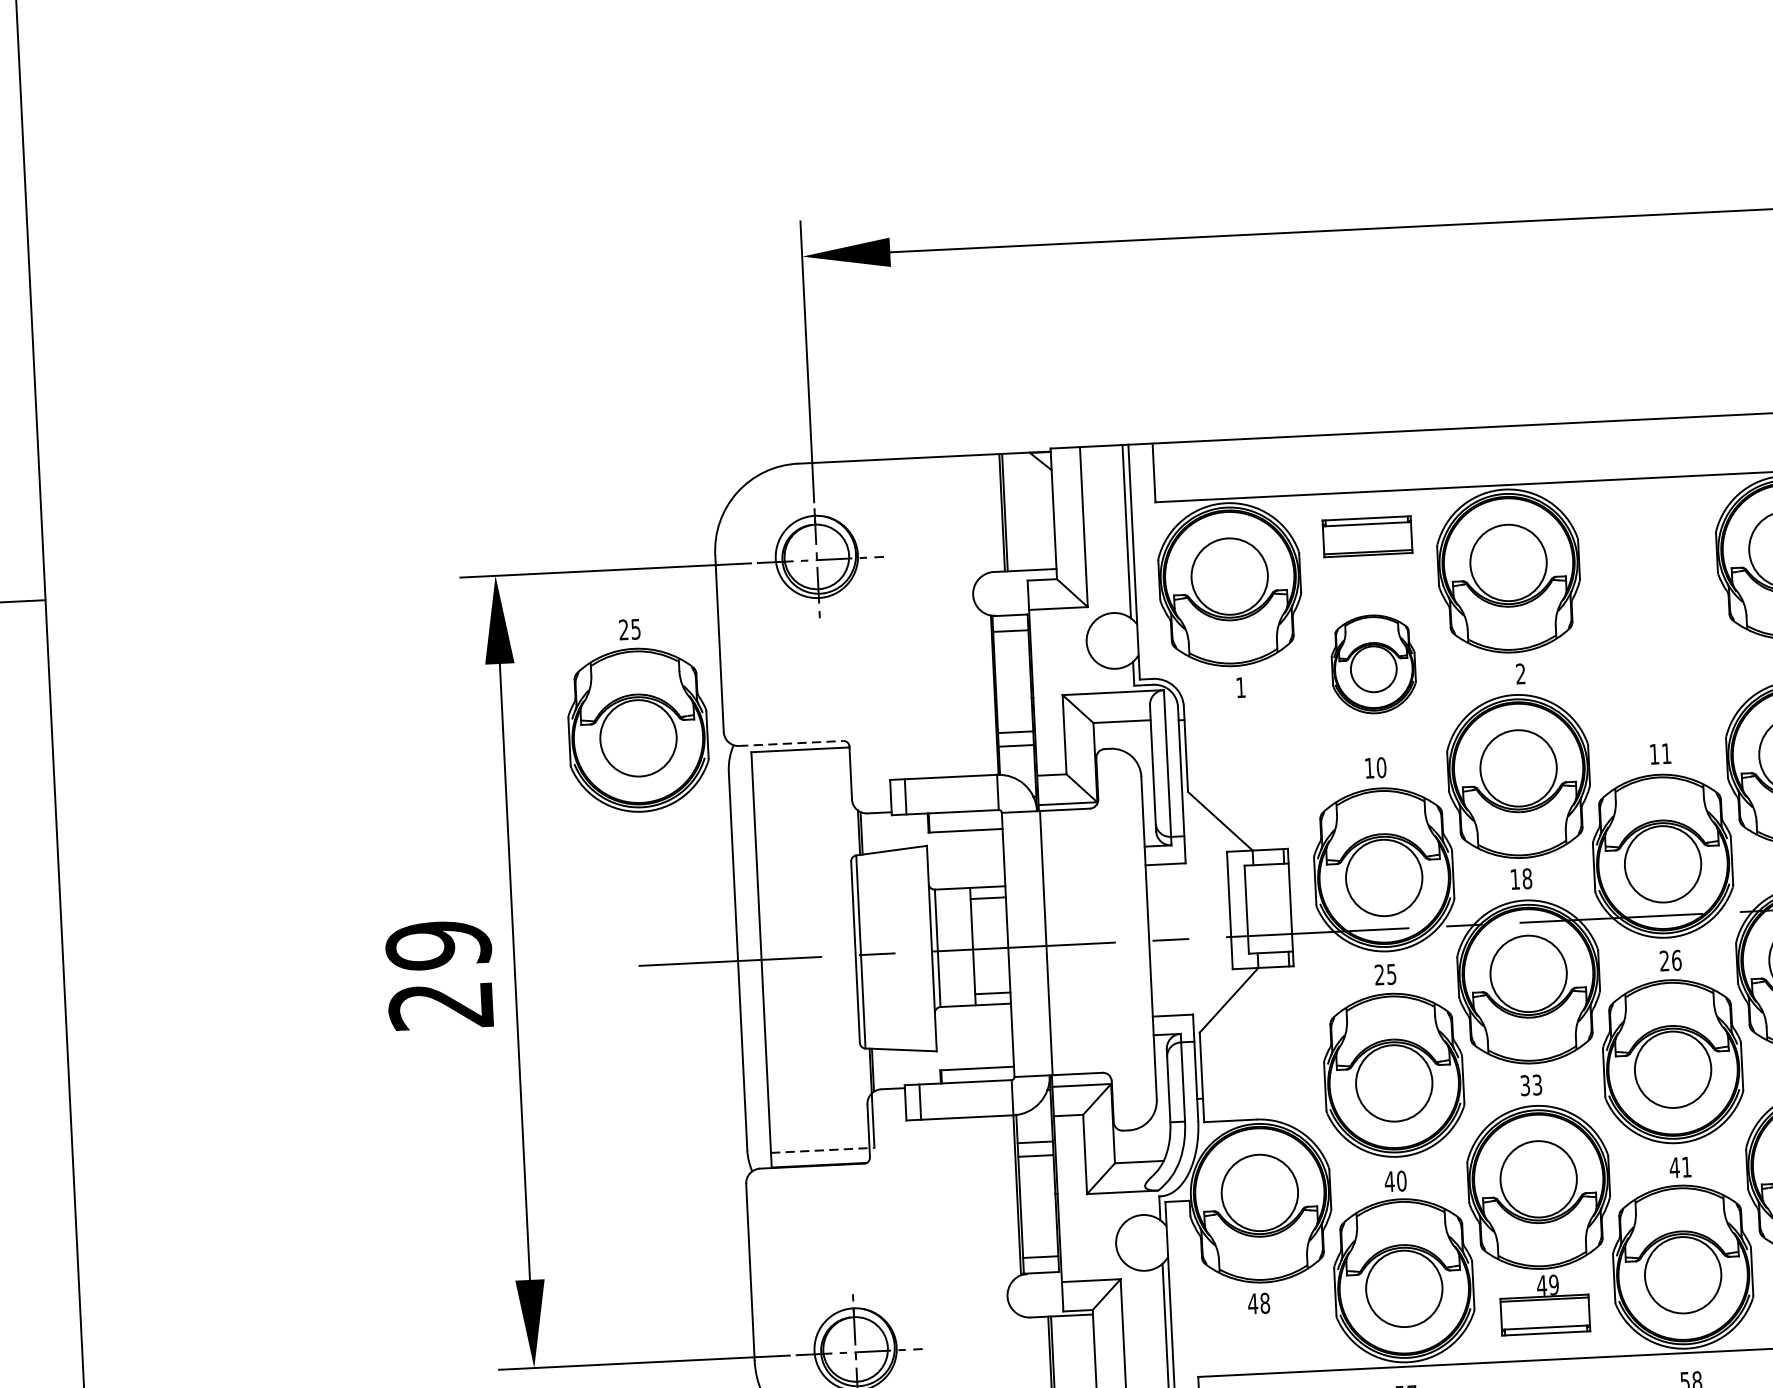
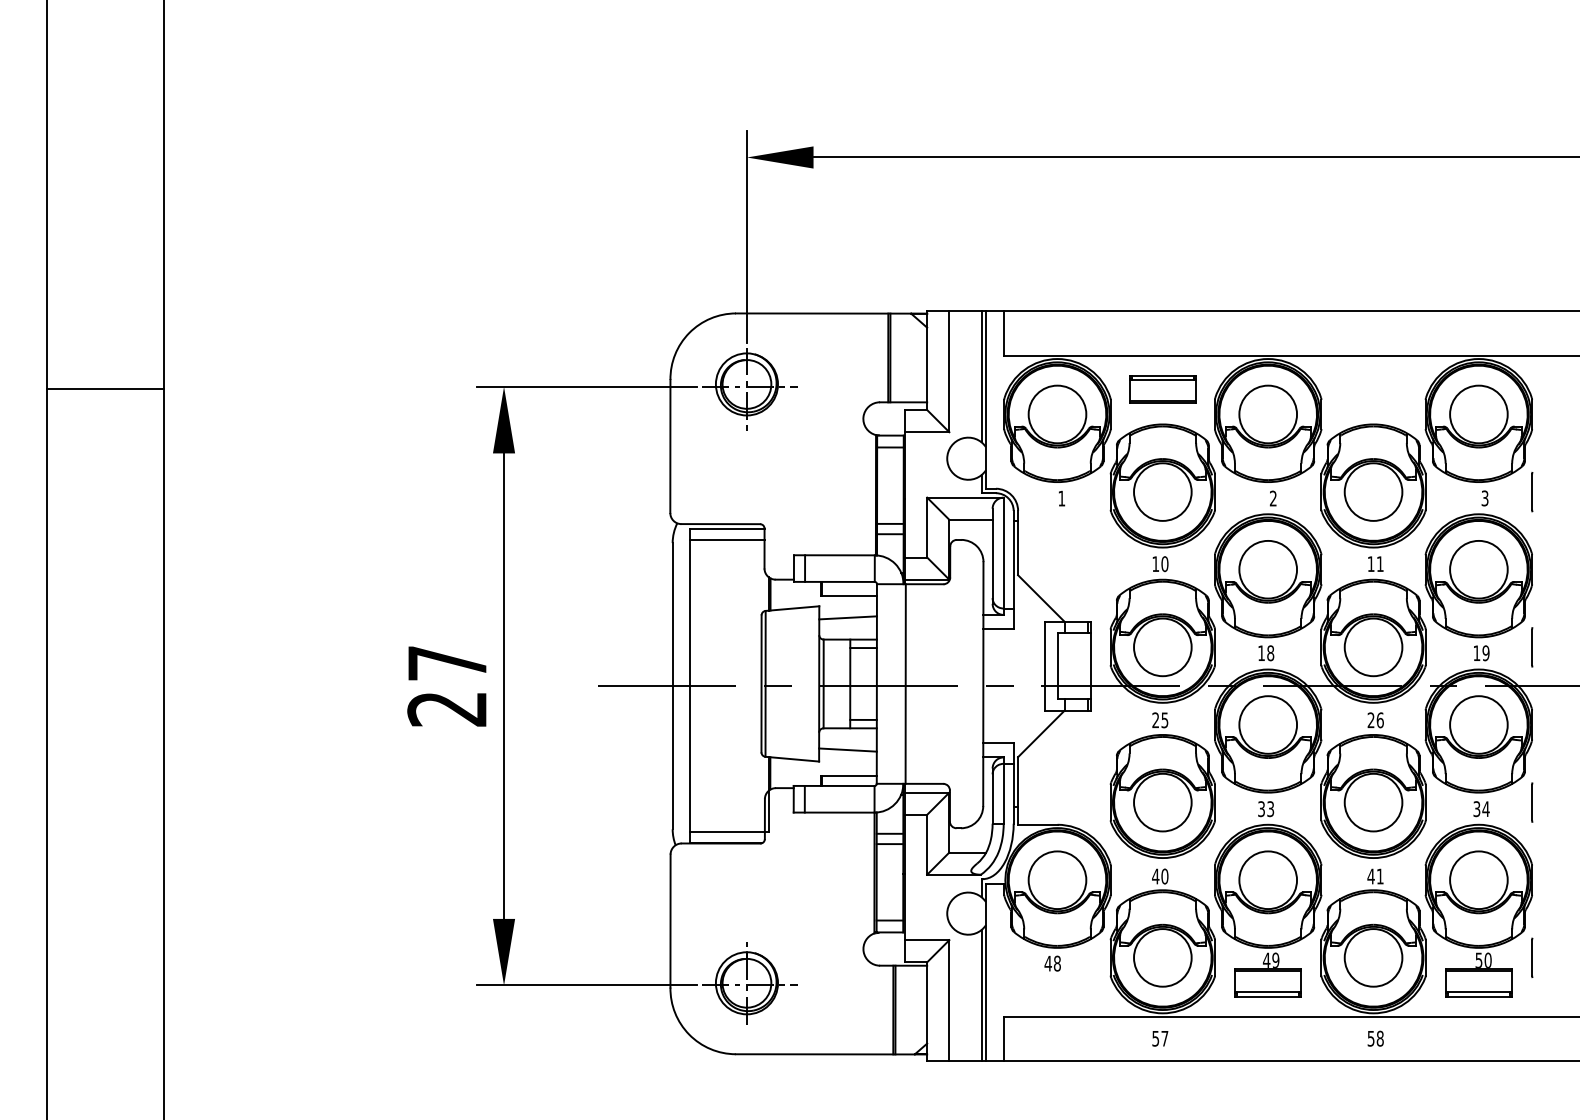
part: (1652, 650) -> (1373, 485), added
part: (1373, 663) -> (1162, 485), size x1.67
part: (636, 715) -> (605, 497), removed
line: (792, 743) -> (721, 524), dashed -> solid
line: (801, 764) -> (727, 540), added
line: (964, 858) -> (847, 617), added
text: (438, 945) -> (447, 663), 29 -> 27
line: (973, 1033) -> (847, 749), added
line: (824, 1150) -> (730, 832), dashed -> solid

